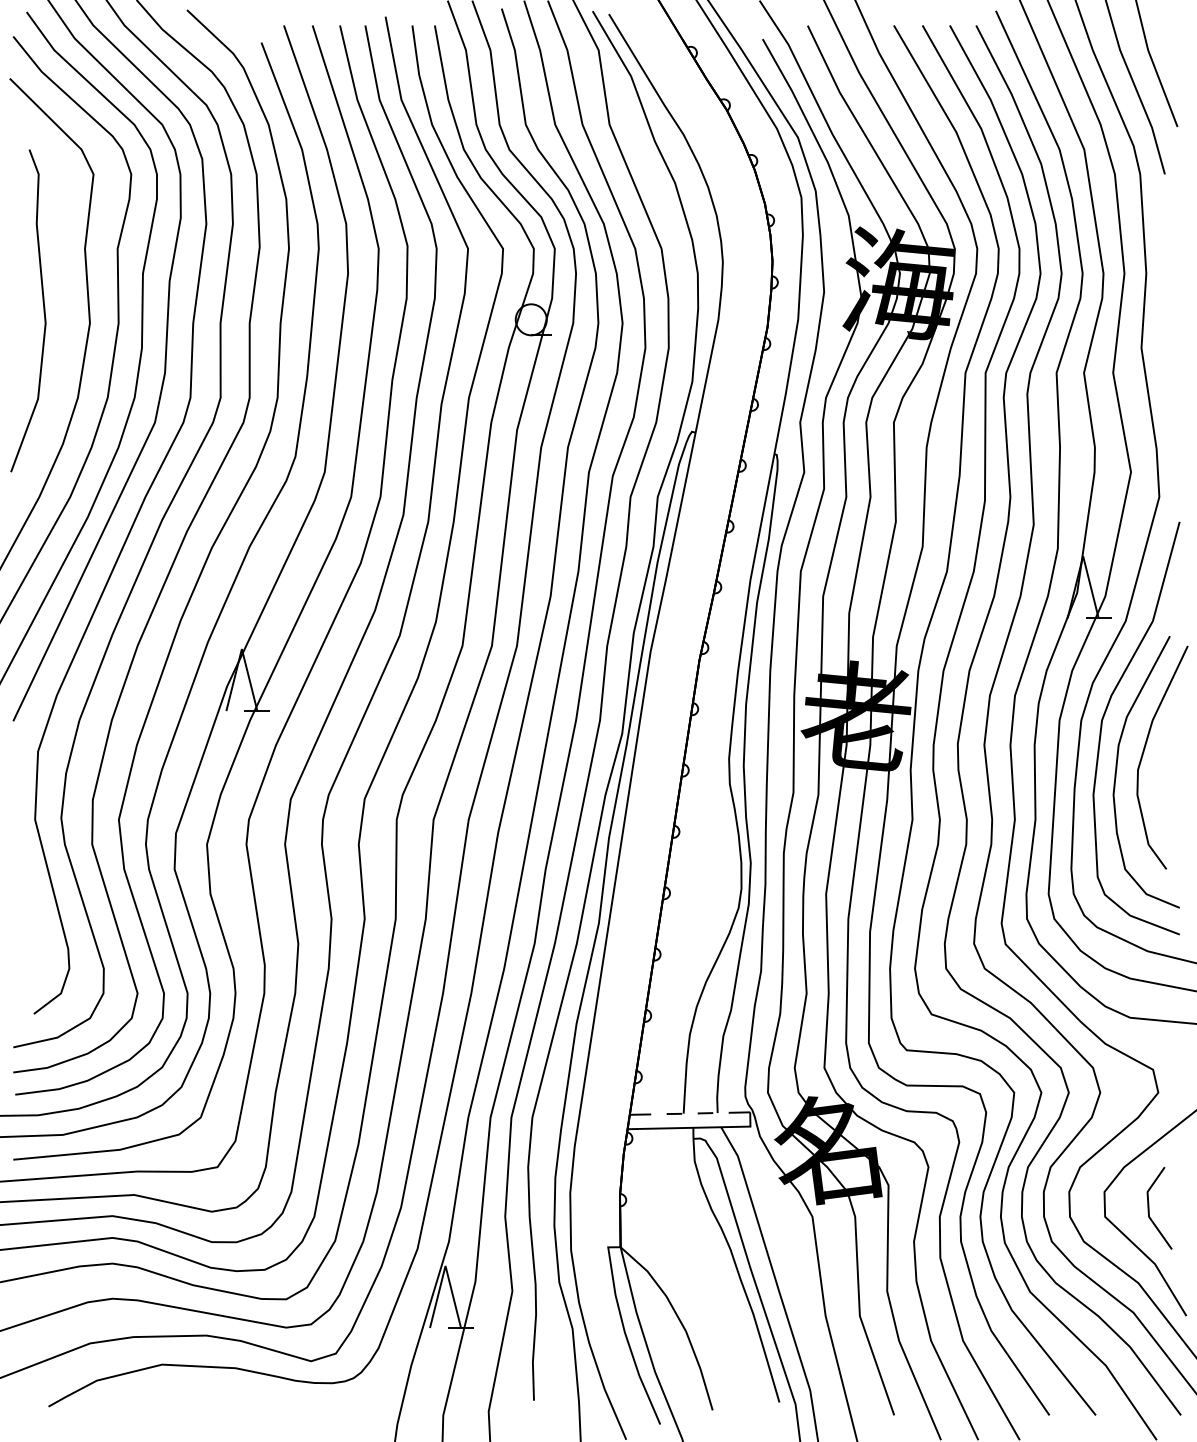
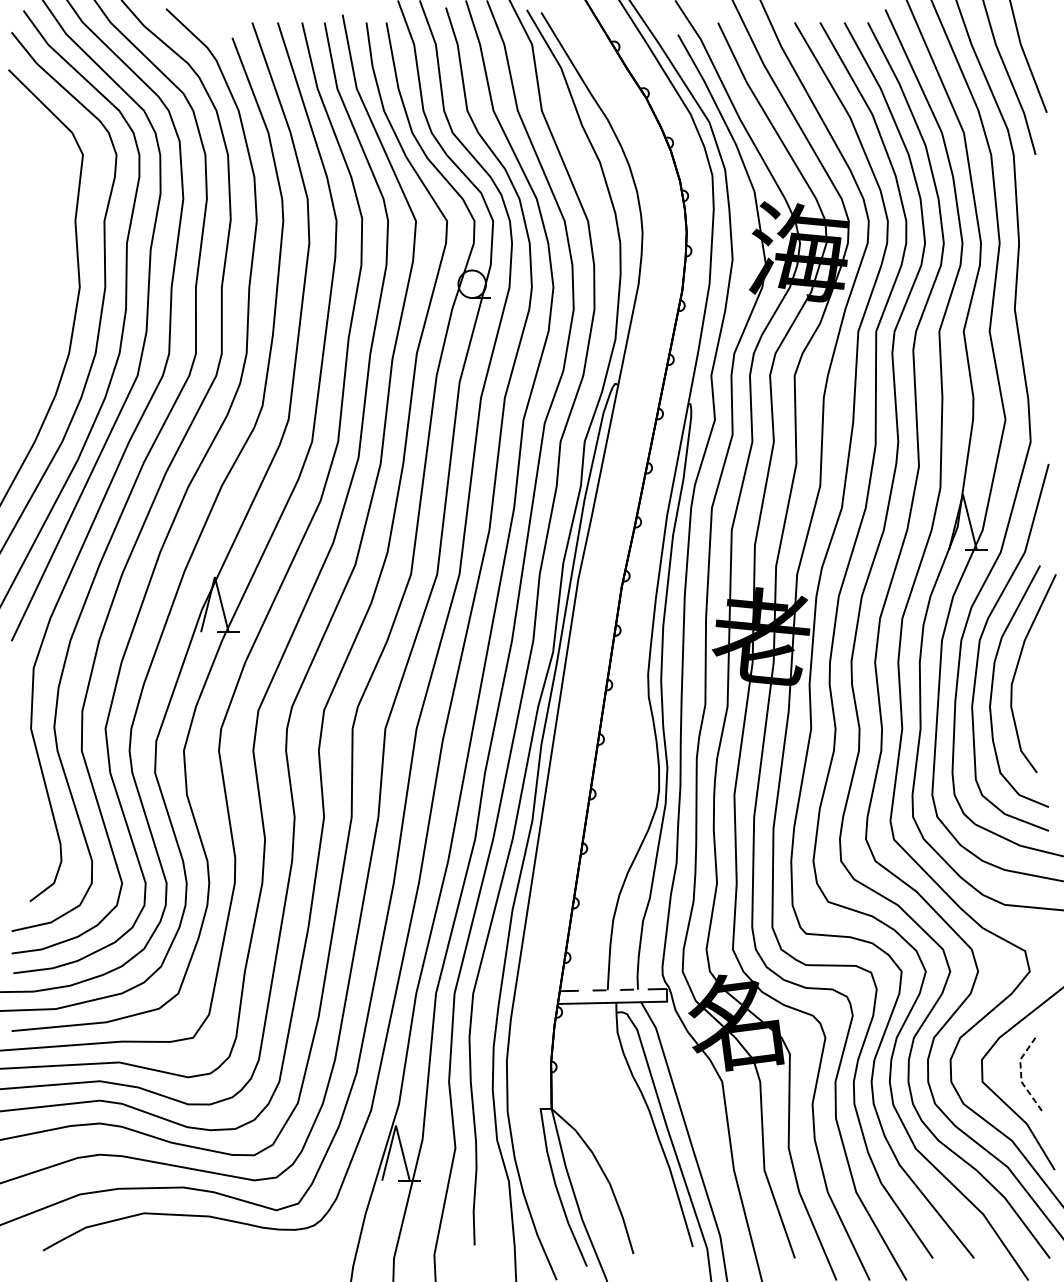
curve: (43, 310) -> (38, 275), removed
line: (1148, 1208) -> (1021, 1074), solid -> dashed

